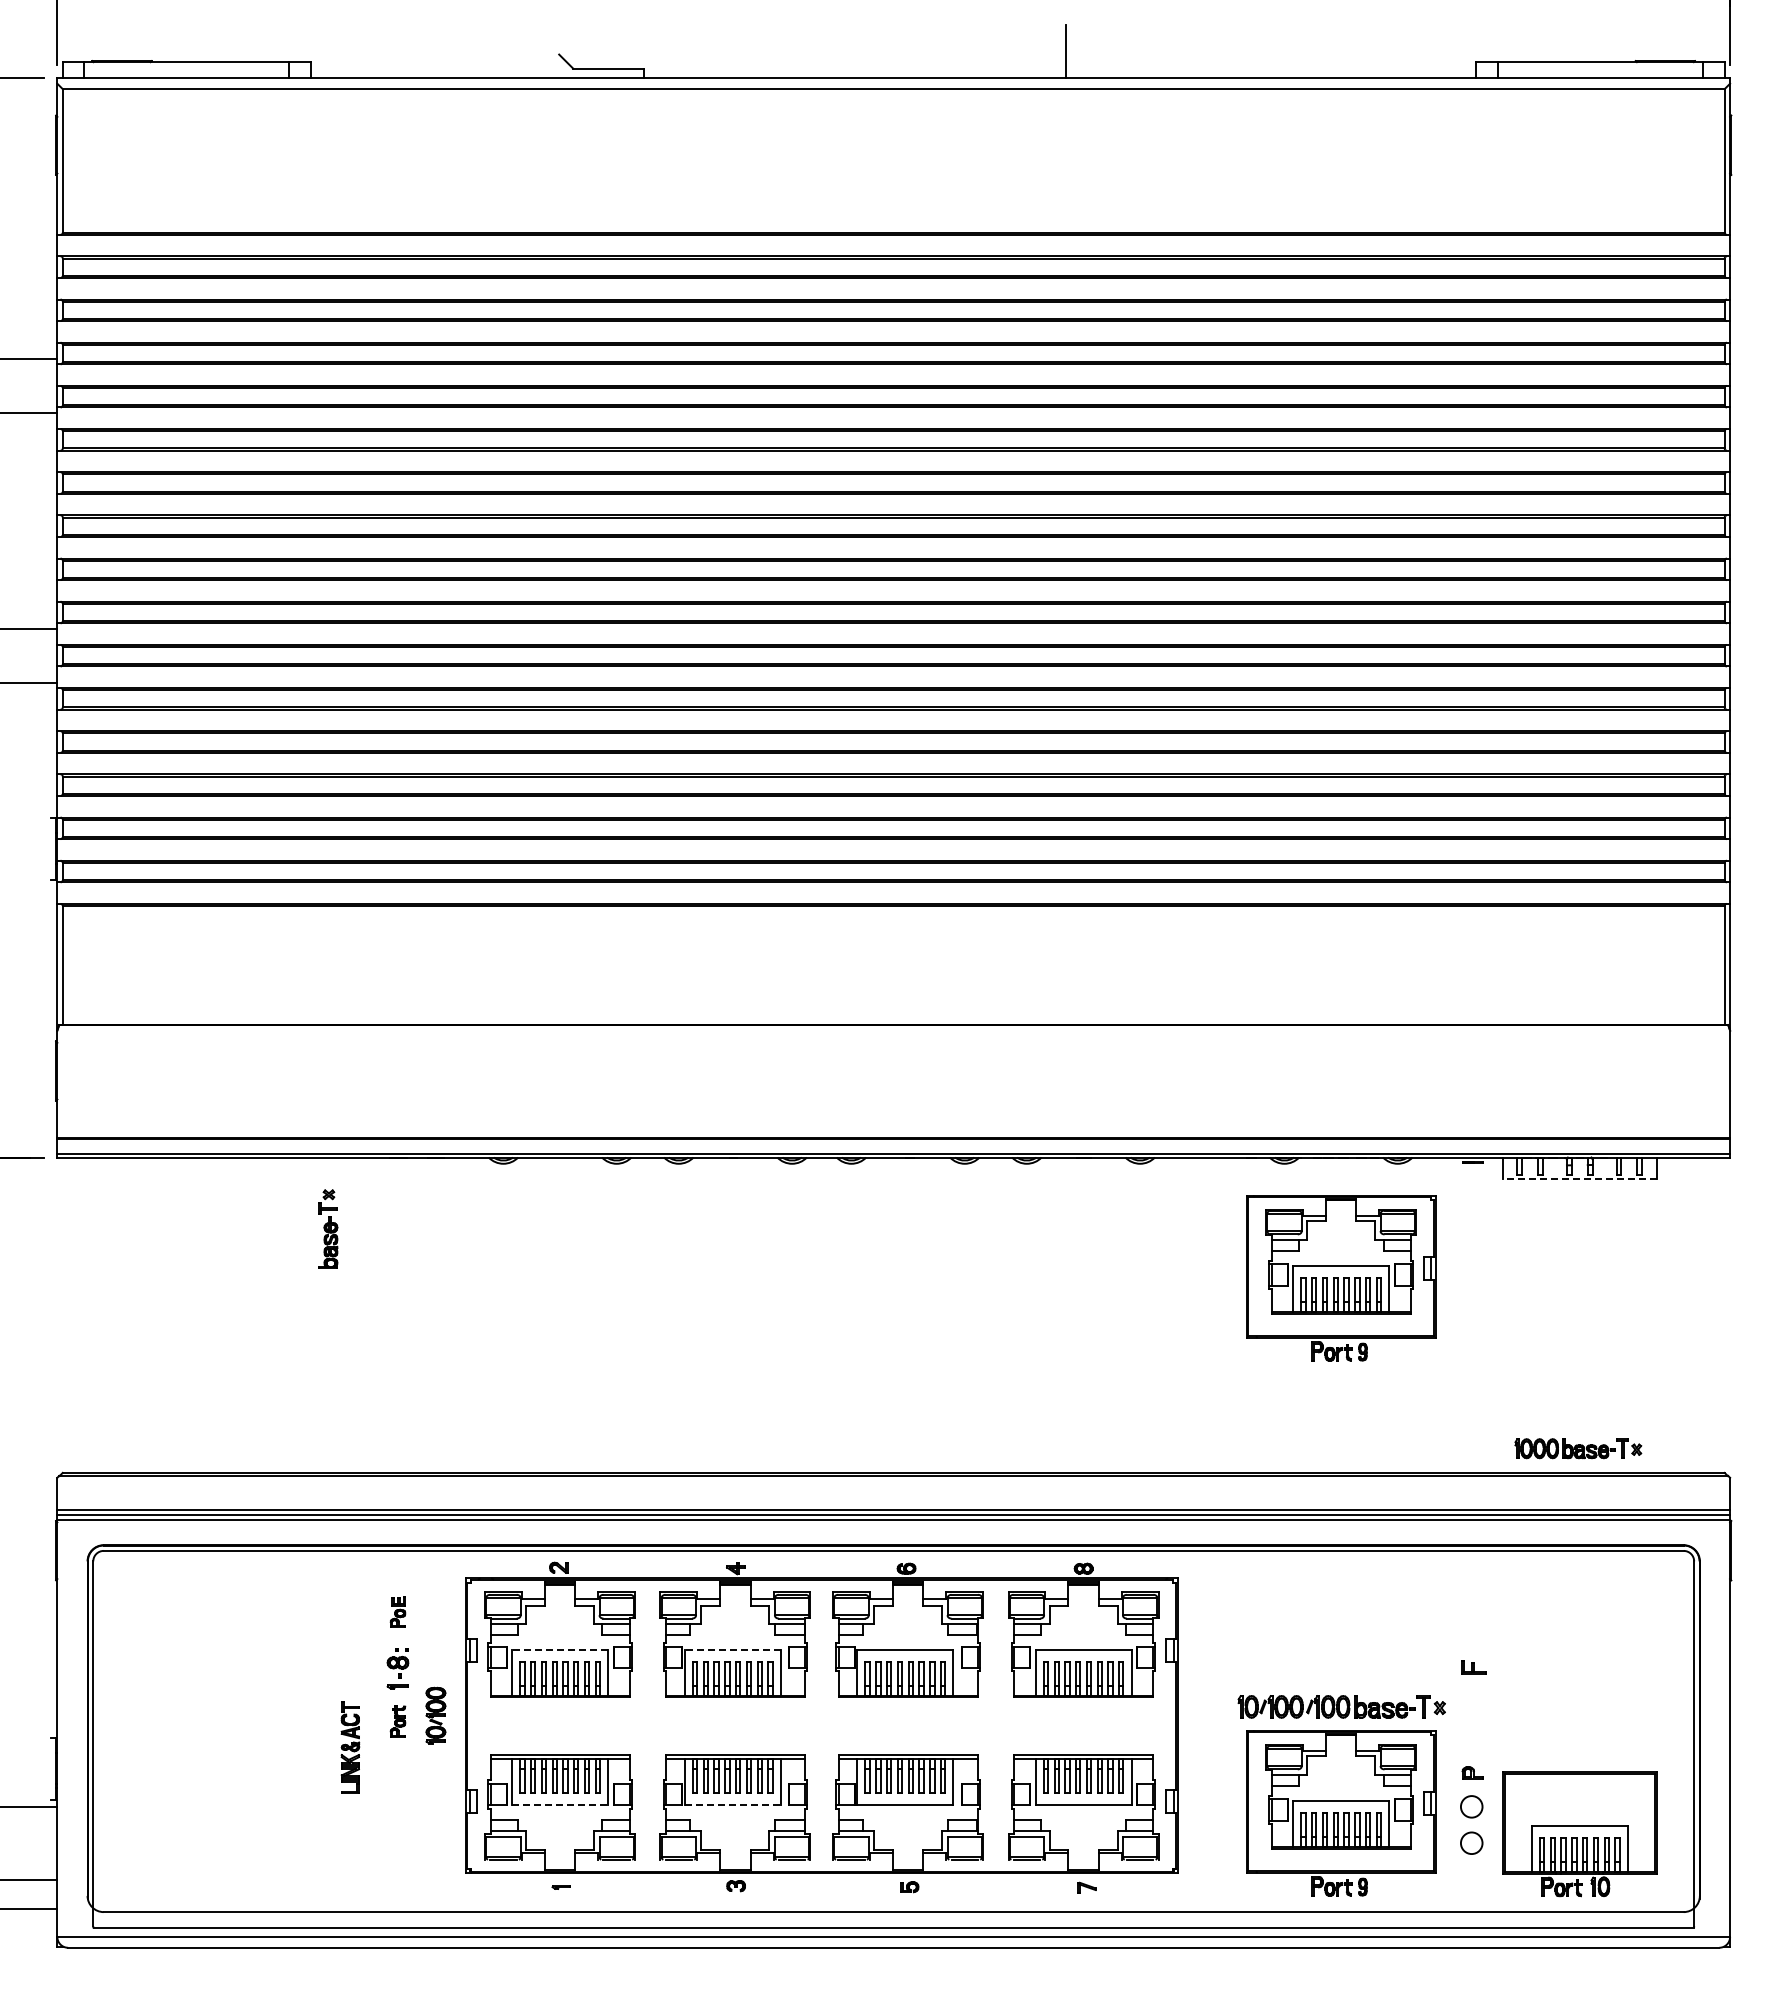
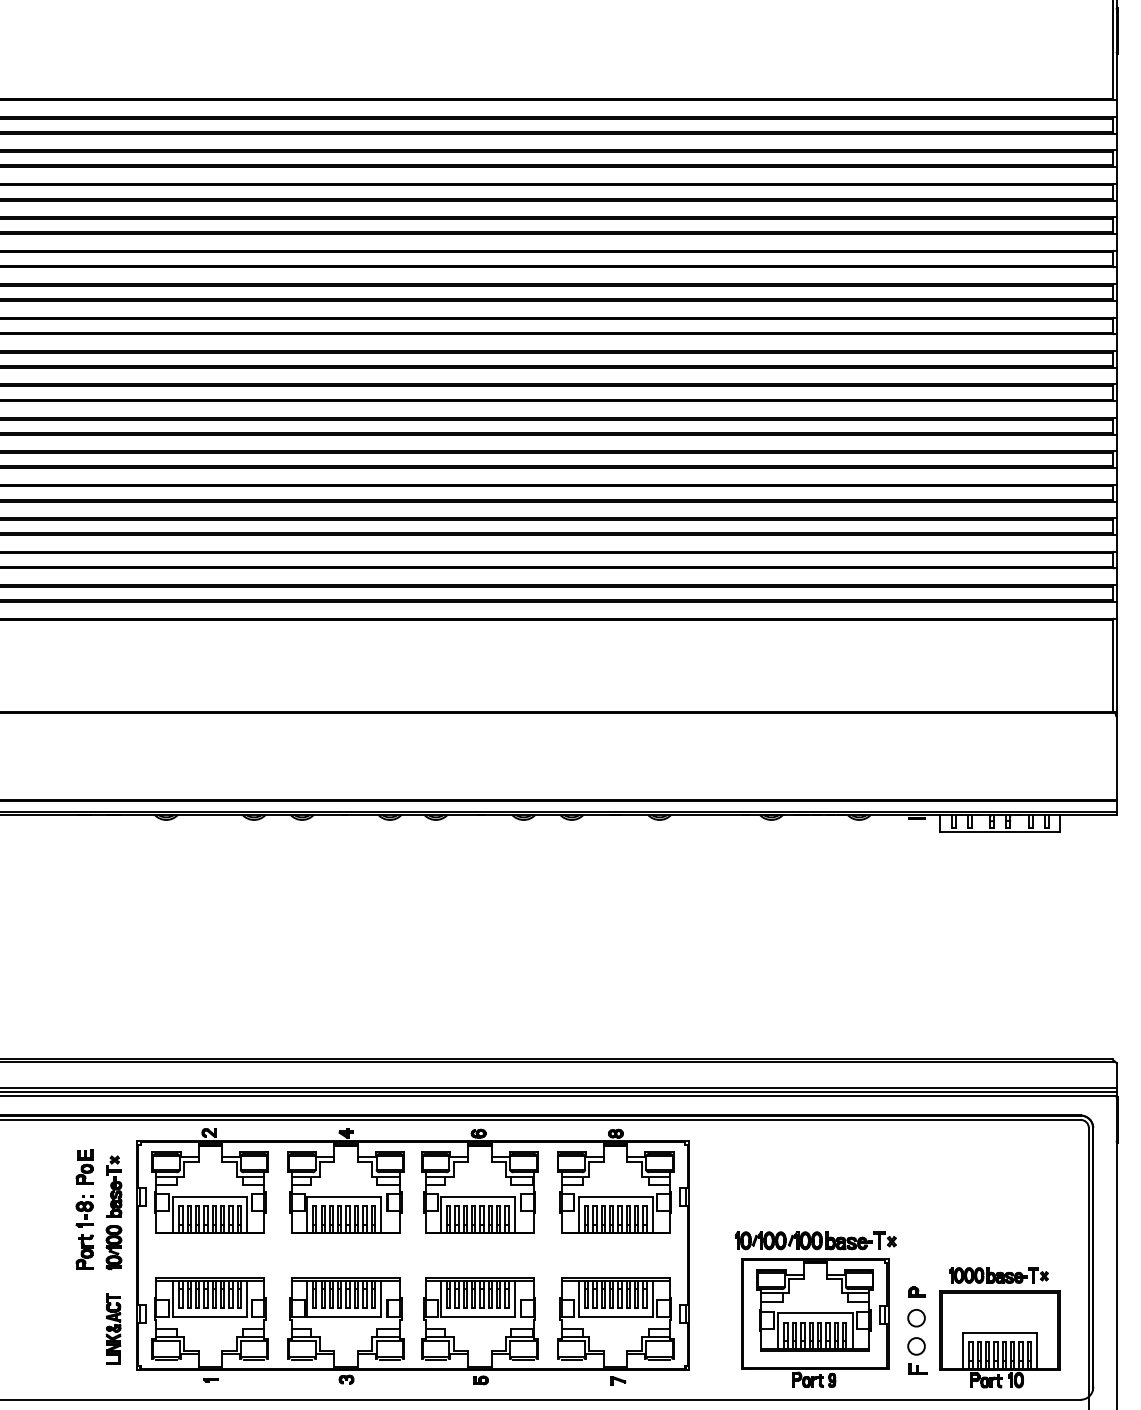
line: (1579, 1179) -> (1000, 832), dashed -> solid
part: (328, 1228) -> (114, 1186), moved
part: (1341, 1278) -> (815, 908), removed
part: (1578, 1448) -> (999, 1275), moved
part: (397, 1611) -> (84, 1166), size x1.43
line: (559, 1649) -> (209, 1196), dashed -> solid
line: (732, 1649) -> (343, 1196), dashed -> solid
part: (1473, 1667) -> (917, 1369), moved
part: (397, 1721) -> (84, 1252), size x1.43
part: (350, 1747) -> (113, 1328), moved
line: (560, 1805) -> (210, 1317), dashed -> solid
line: (733, 1805) -> (344, 1317), dashed -> solid

